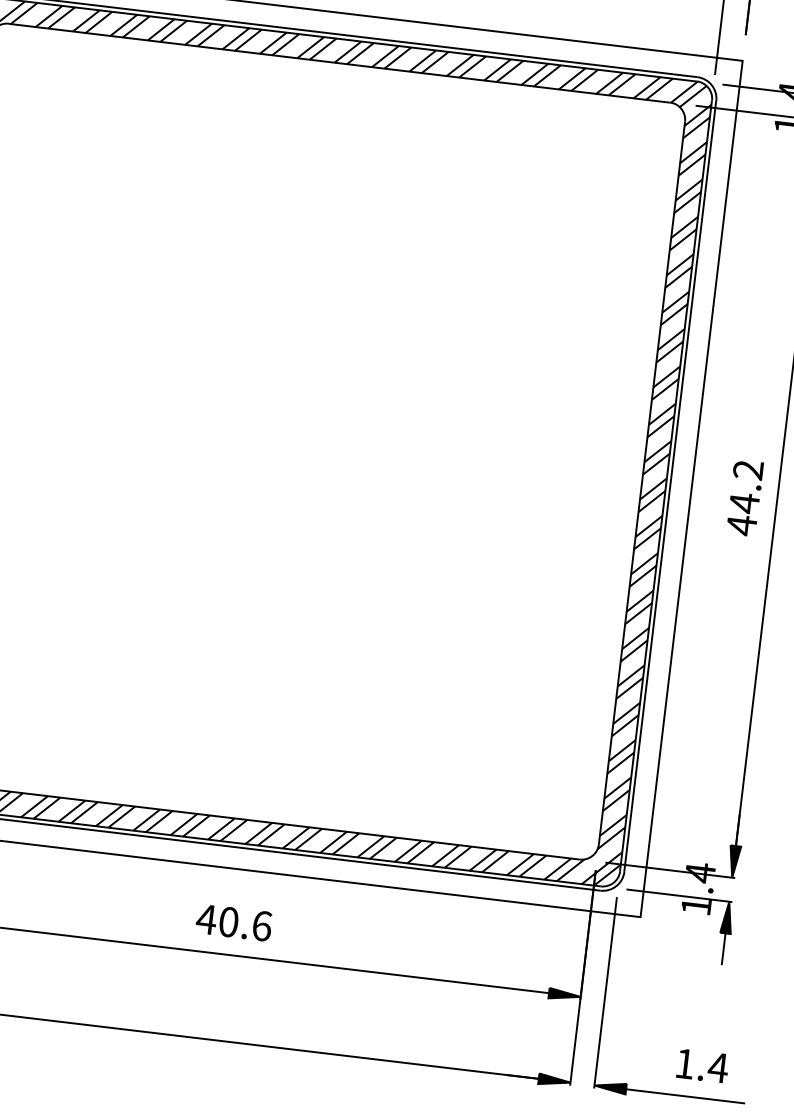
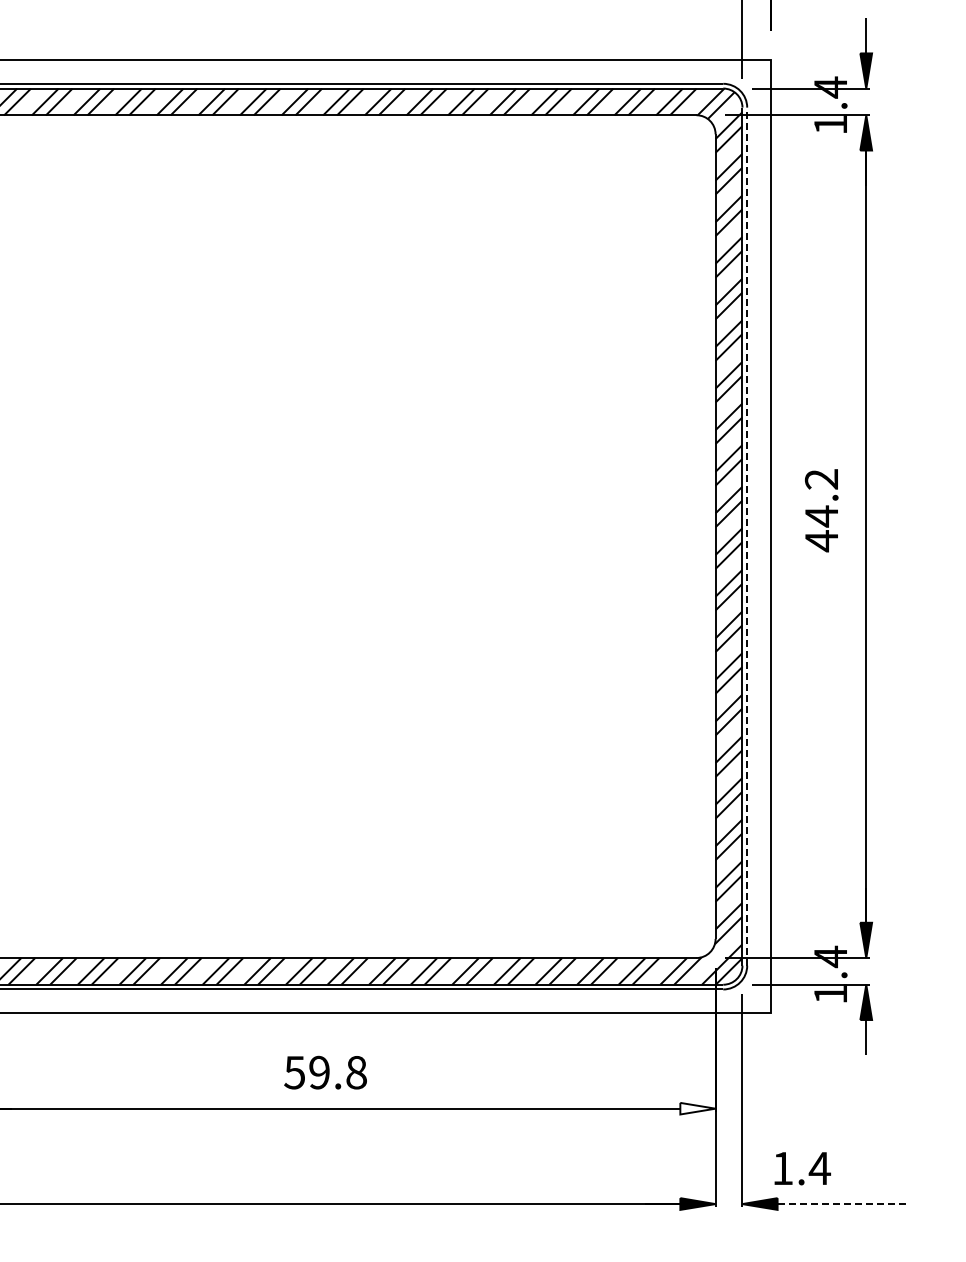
line: (670, 486) -> (747, 536), solid -> dashed
text: (744, 497) -> (821, 510), moved
text: (234, 922) -> (325, 1072), 40.6 -> 59.8
fill: (564, 994) -> (697, 1108), removed
text: (702, 1065) -> (802, 1168), moved
line: (686, 1096) -> (844, 1204), solid -> dashed

